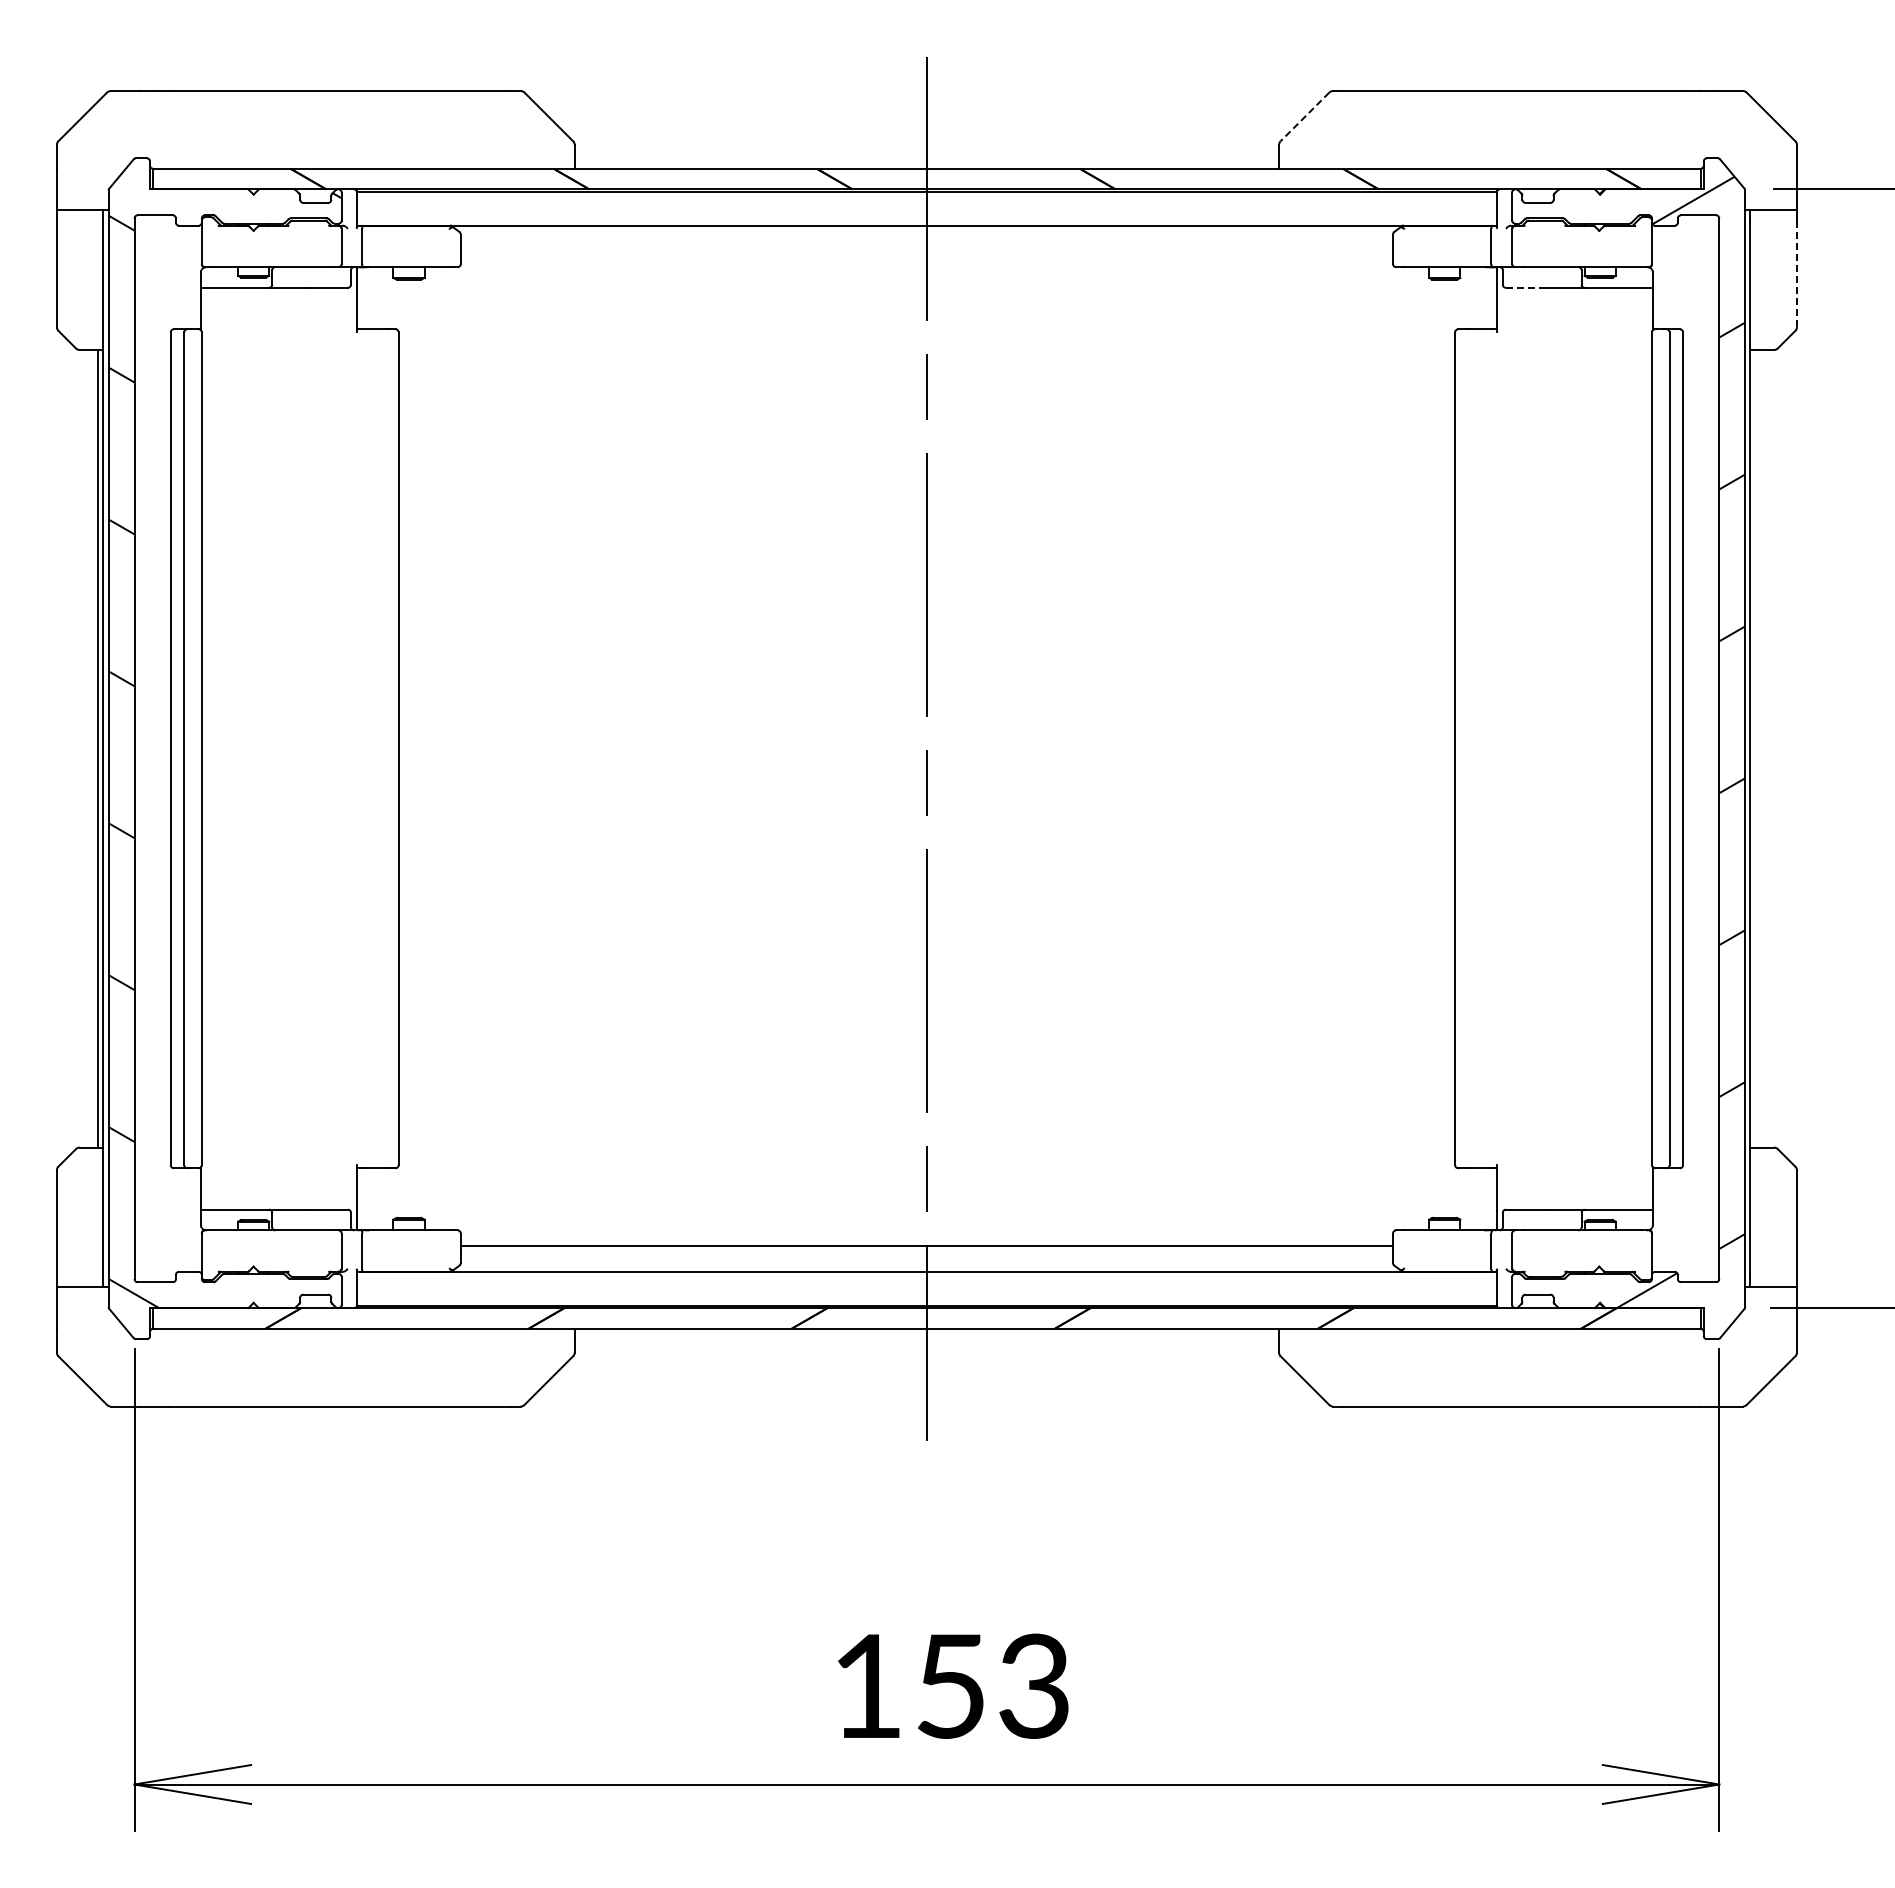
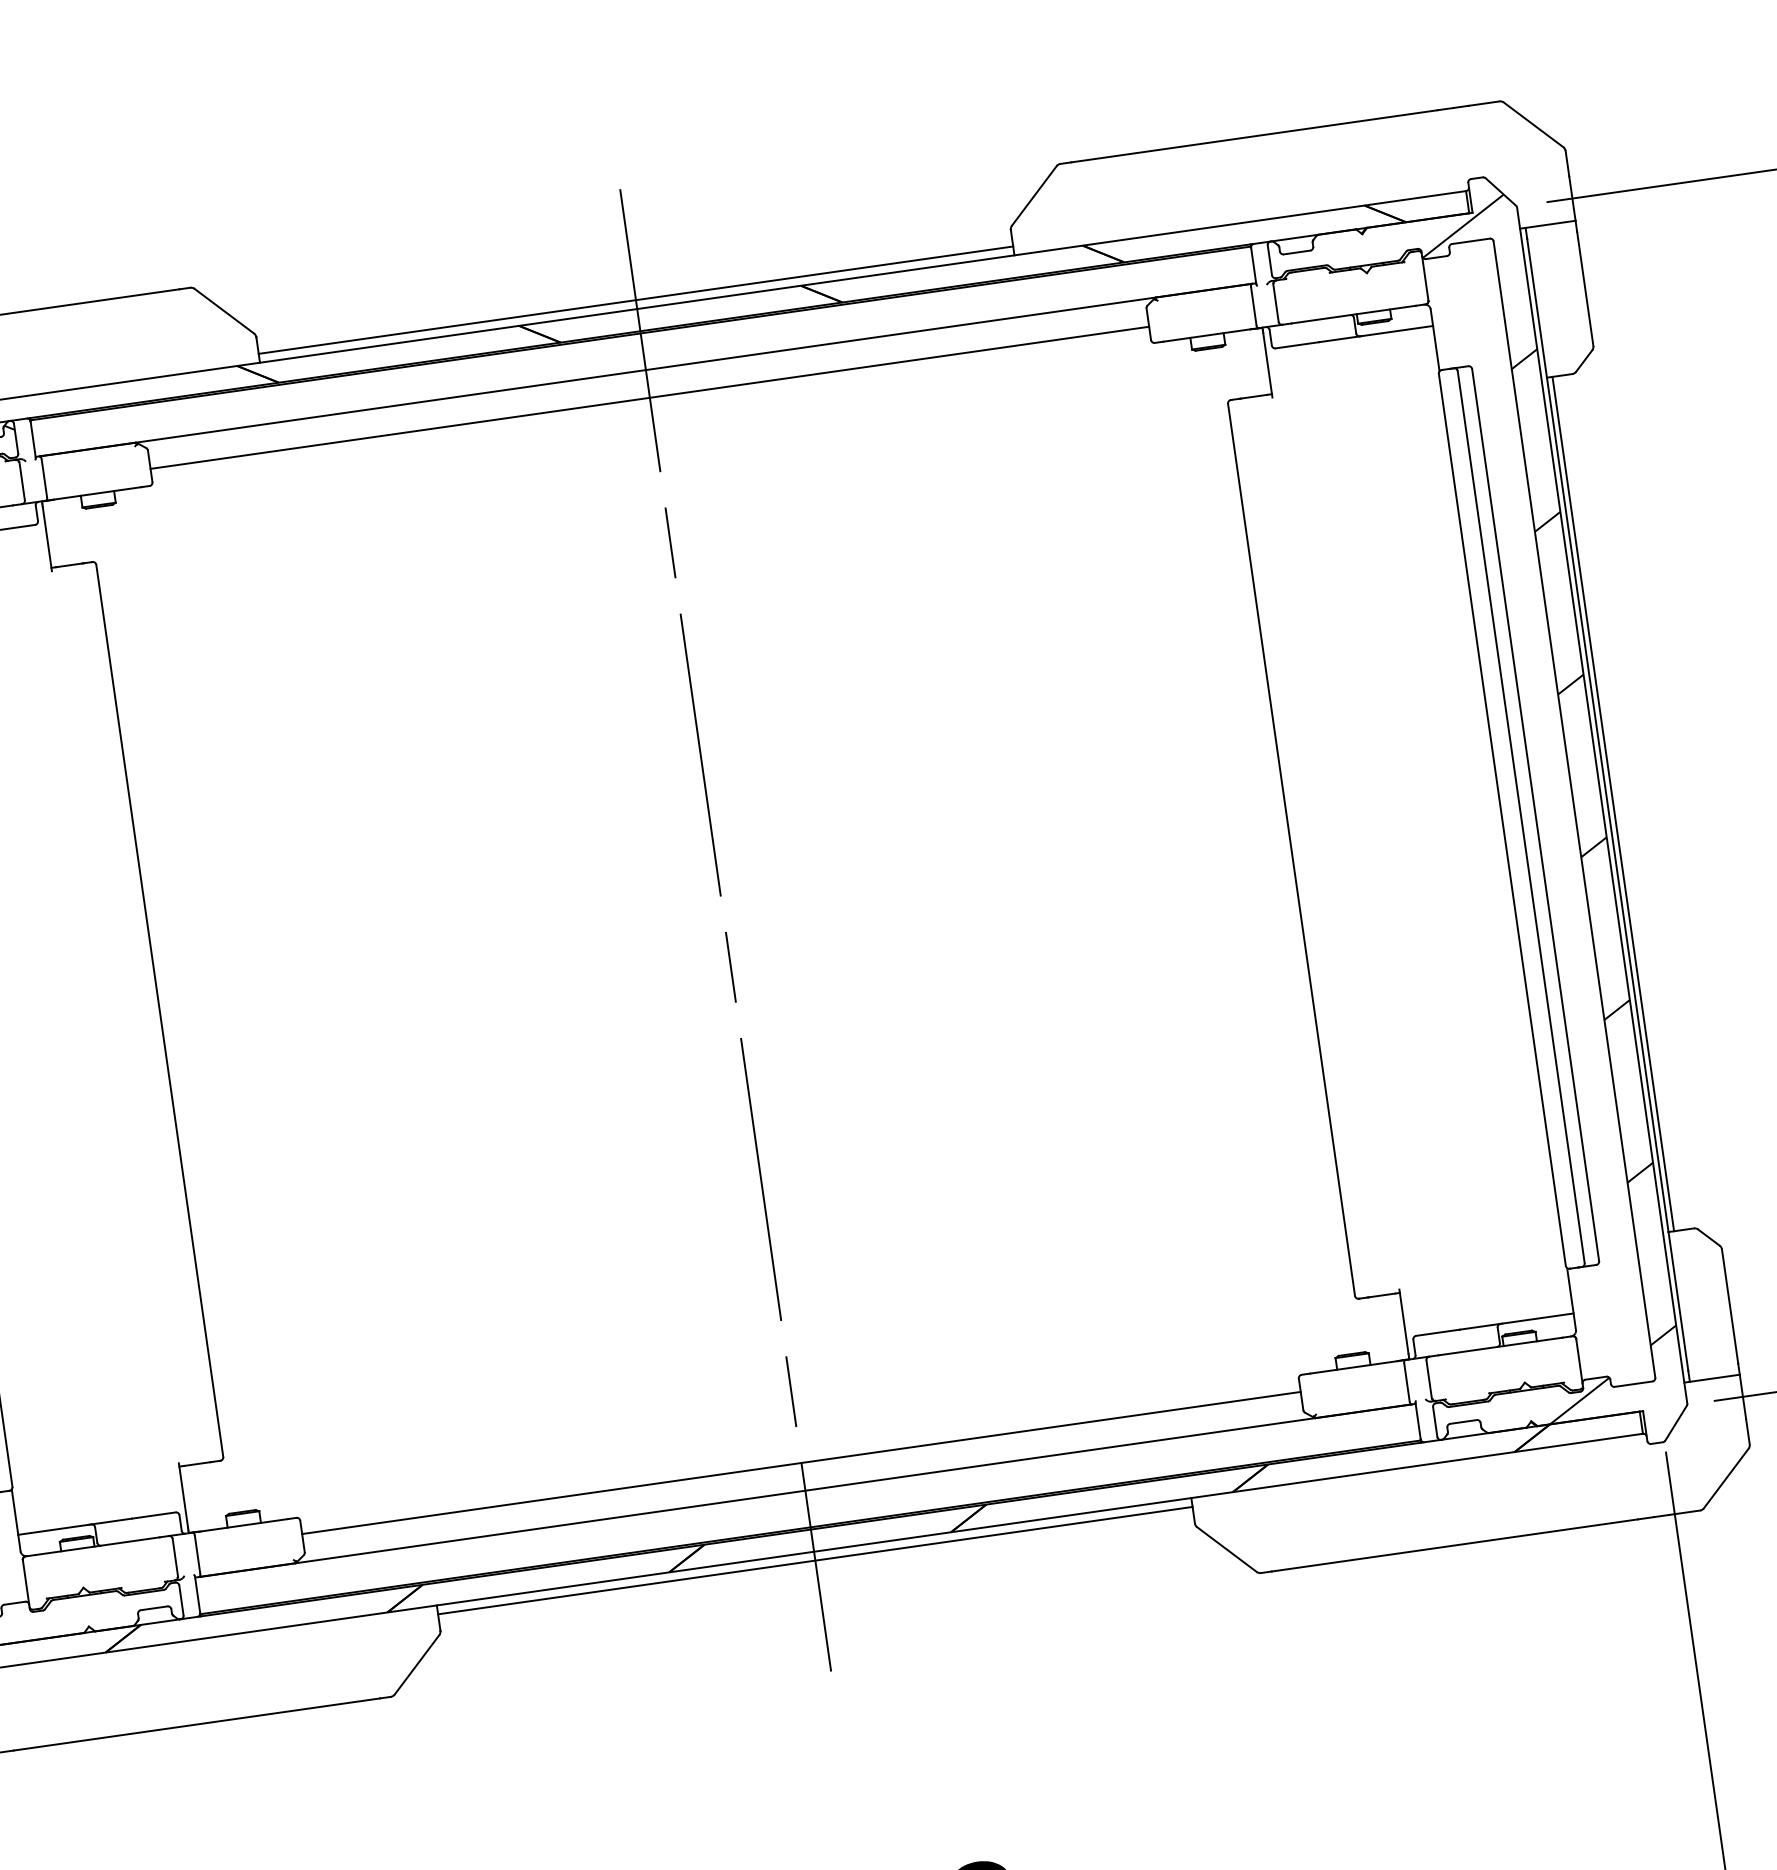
line: (1304, 117) -> (1033, 196), dashed -> solid
line: (926, 160) -> (635, 300), added
line: (926, 251) -> (649, 397), added
line: (1796, 274) -> (1584, 289), dashed -> solid
line: (1526, 287) -> (1297, 344), dashed -> solid
line: (1755, 748) -> (1613, 803), added
line: (926, 1337) -> (814, 1561), added

